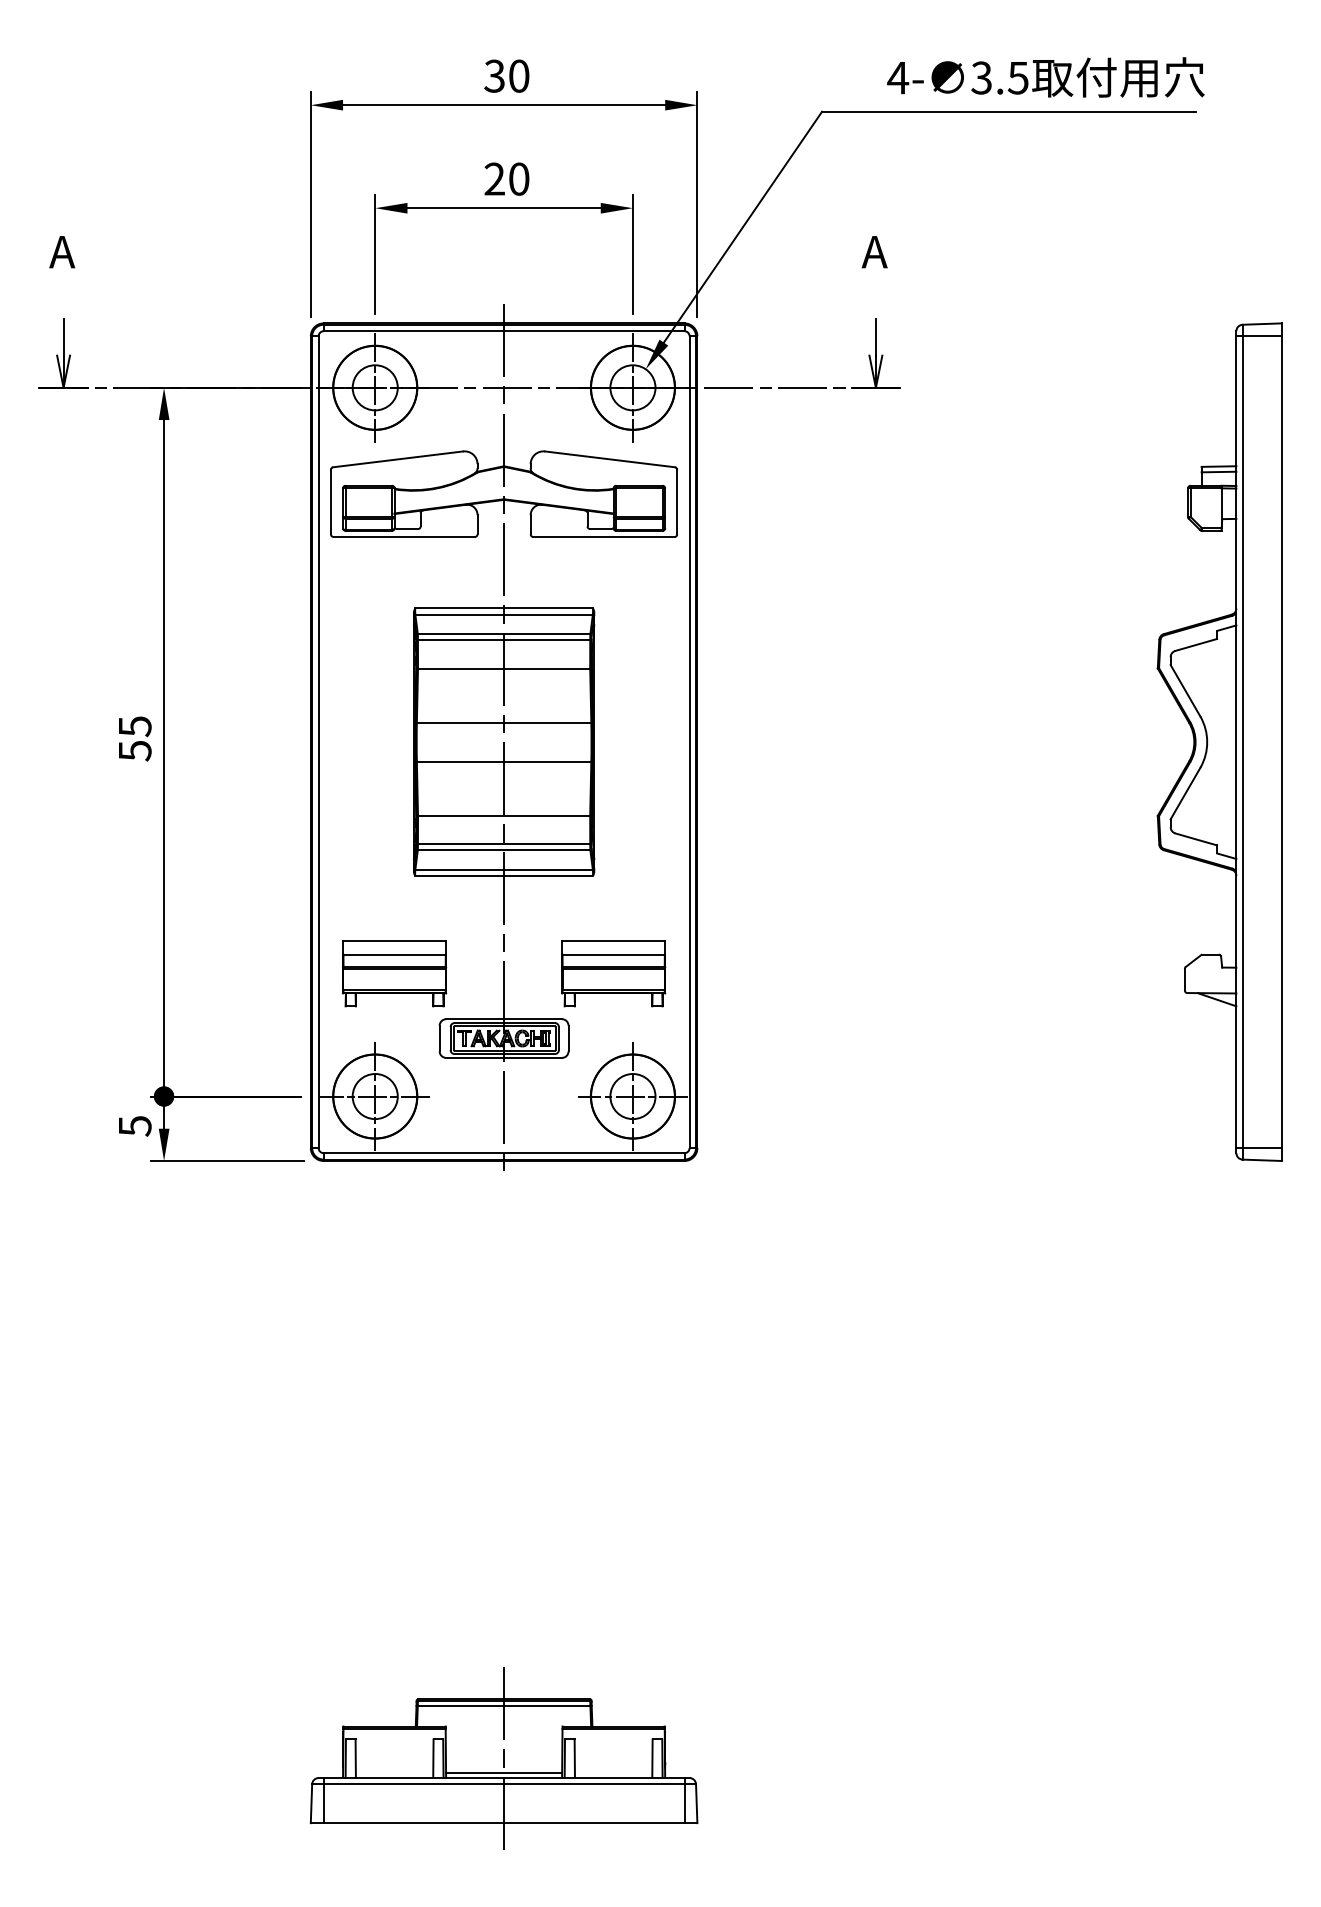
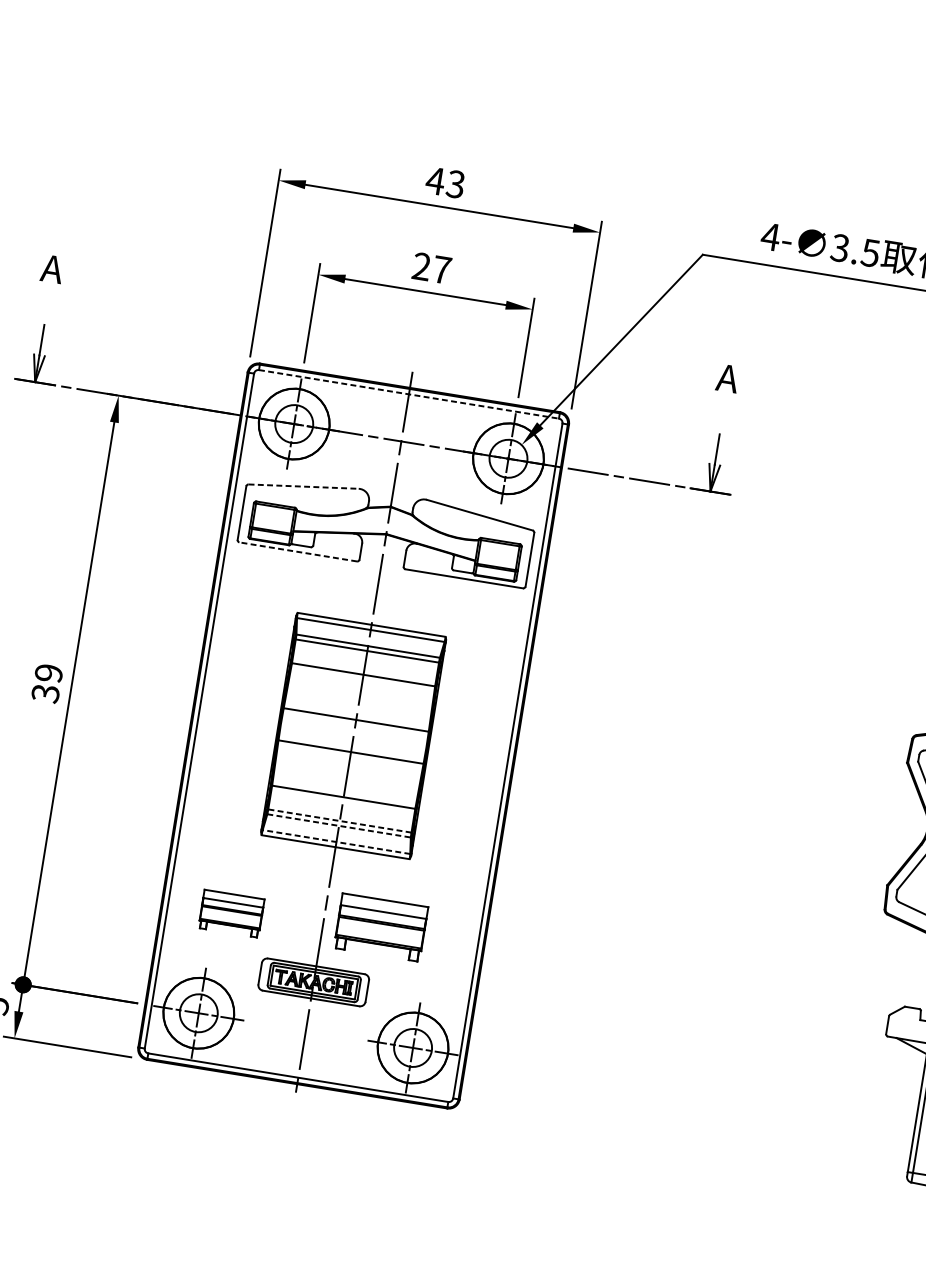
text: (506, 75) -> (445, 182), 30 -> 43
text: (519, 178) -> (442, 269), 20 -> 27
line: (504, 331) -> (409, 394), solid -> dashed
line: (398, 459) -> (303, 486), solid -> dashed
line: (404, 536) -> (298, 551), solid -> dashed
text: (134, 738) -> (46, 683), 55 -> 39
line: (503, 844) -> (339, 821), solid -> dashed
line: (504, 850) -> (339, 826), solid -> dashed
line: (504, 869) -> (336, 841), solid -> dashed
part: (394, 973) -> (231, 913), size x0.7
part: (613, 973) -> (380, 927), moved

